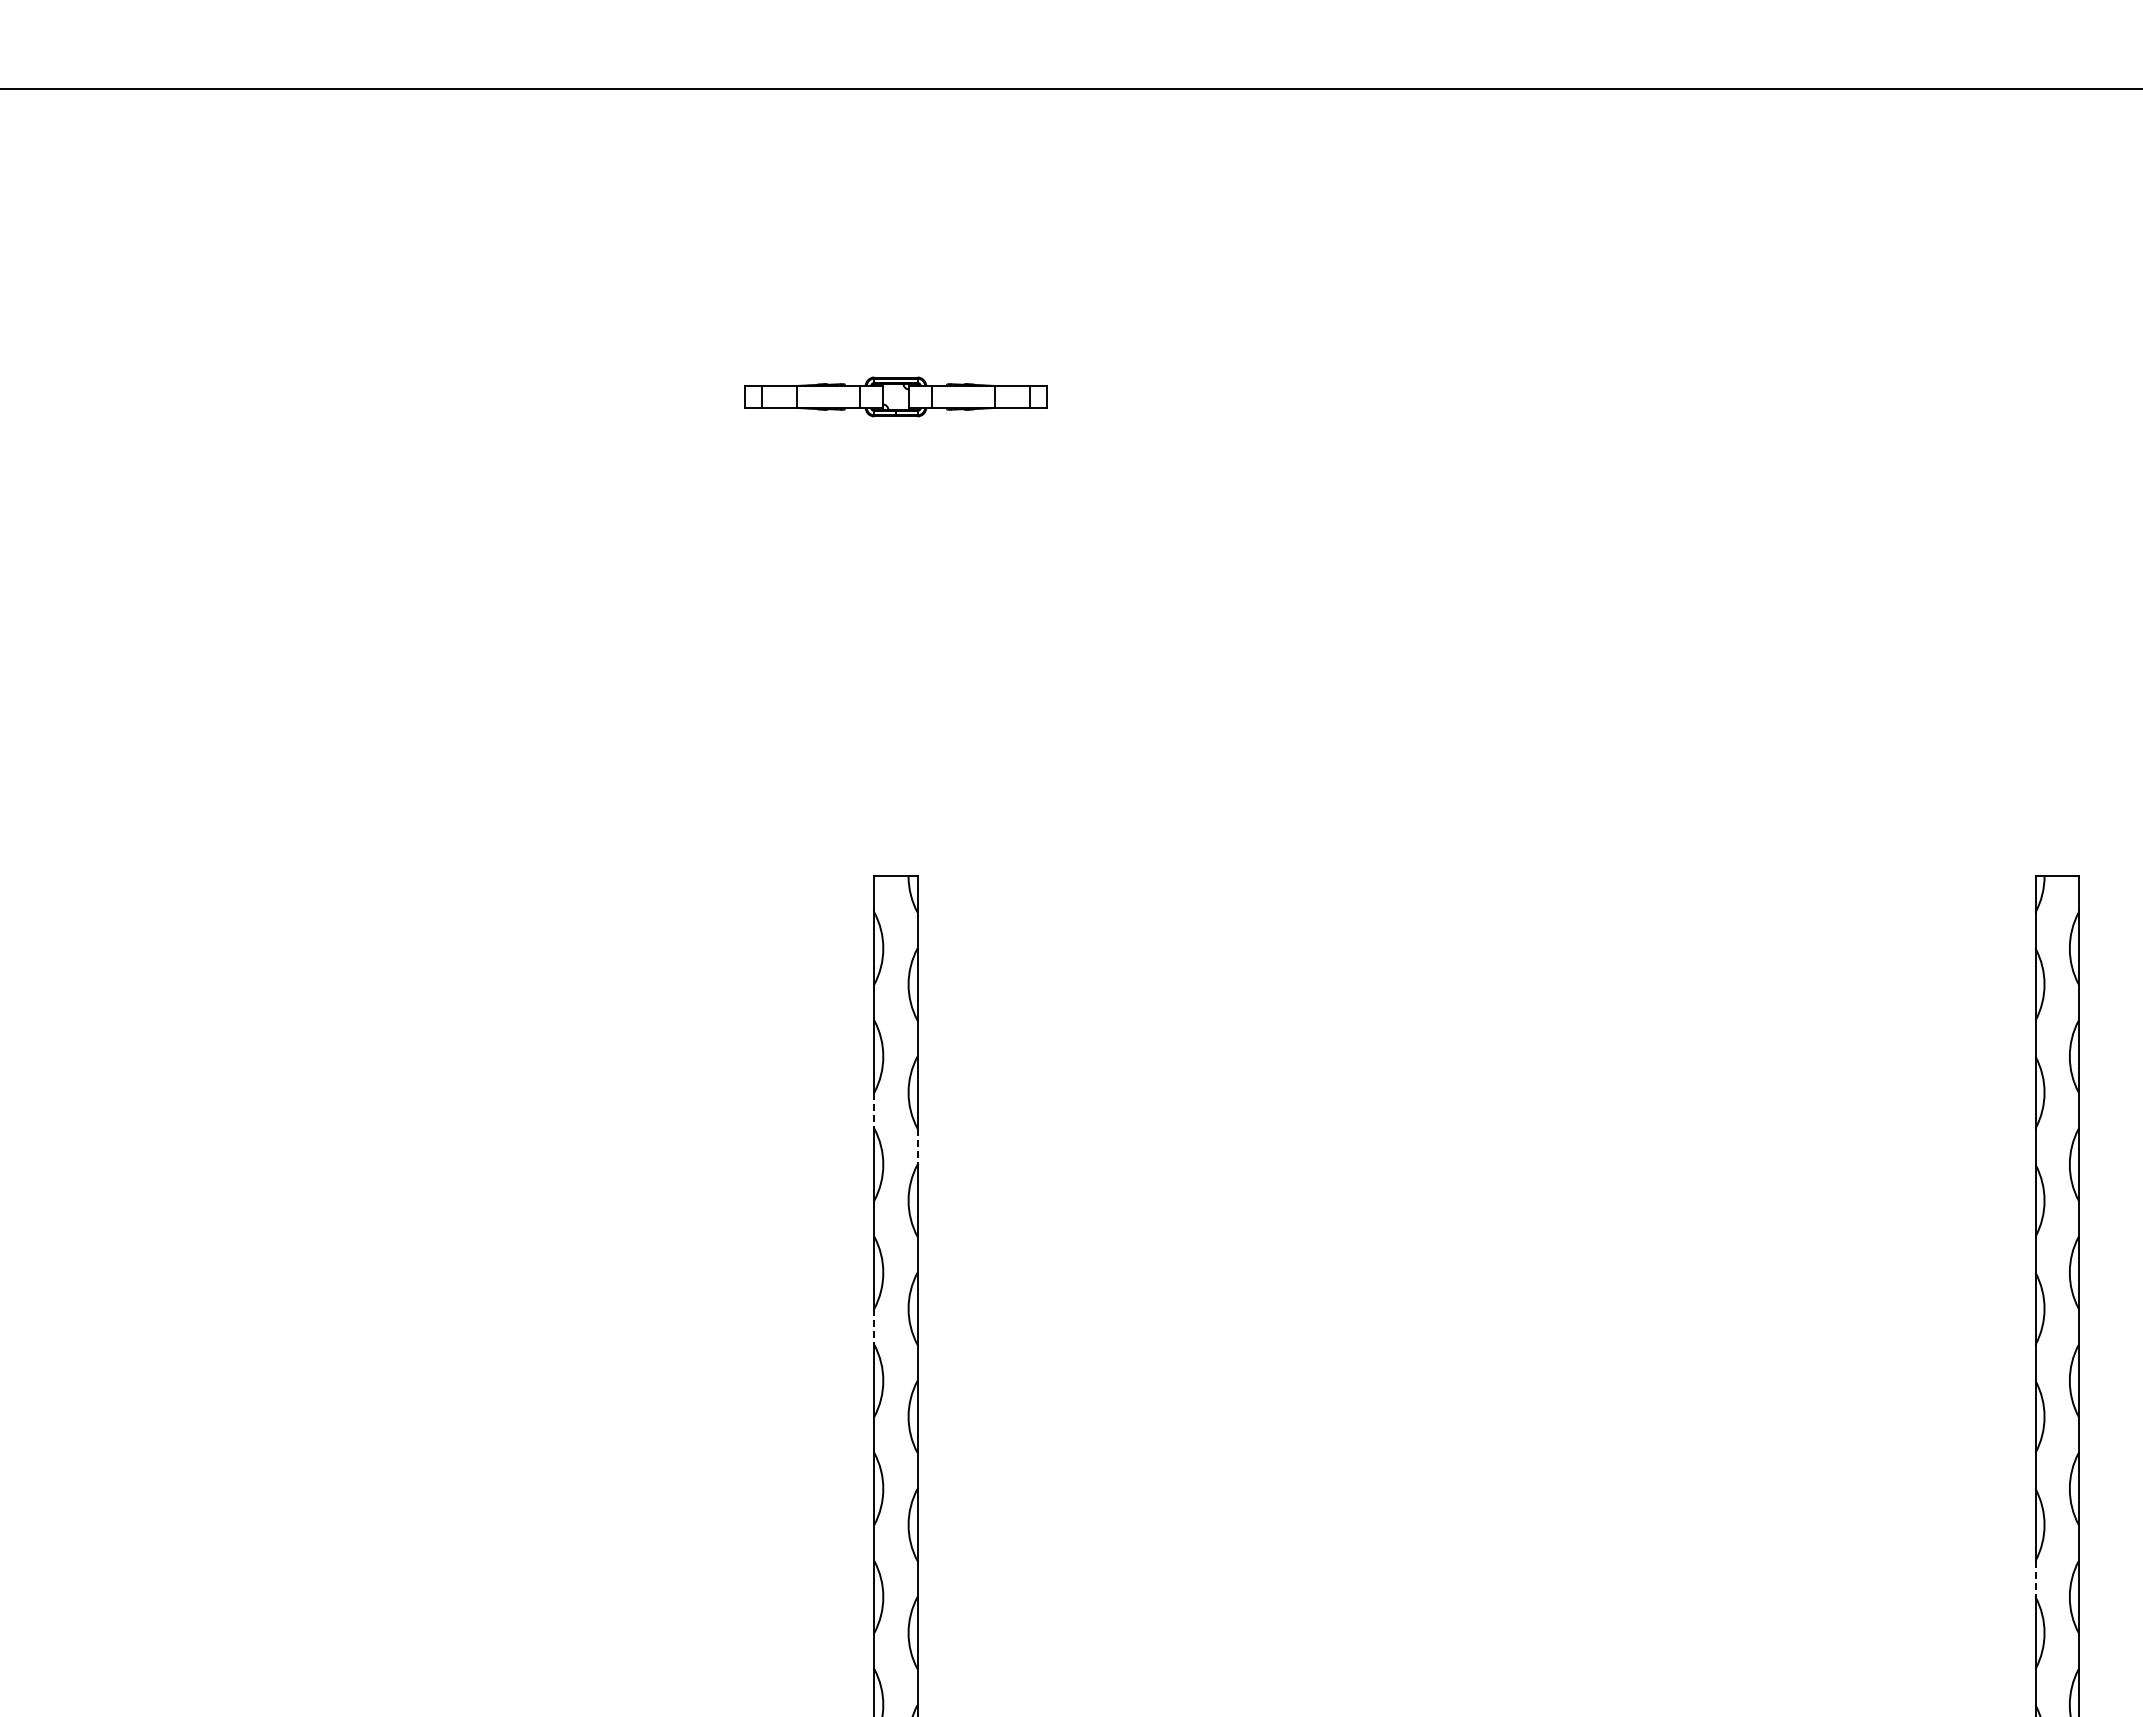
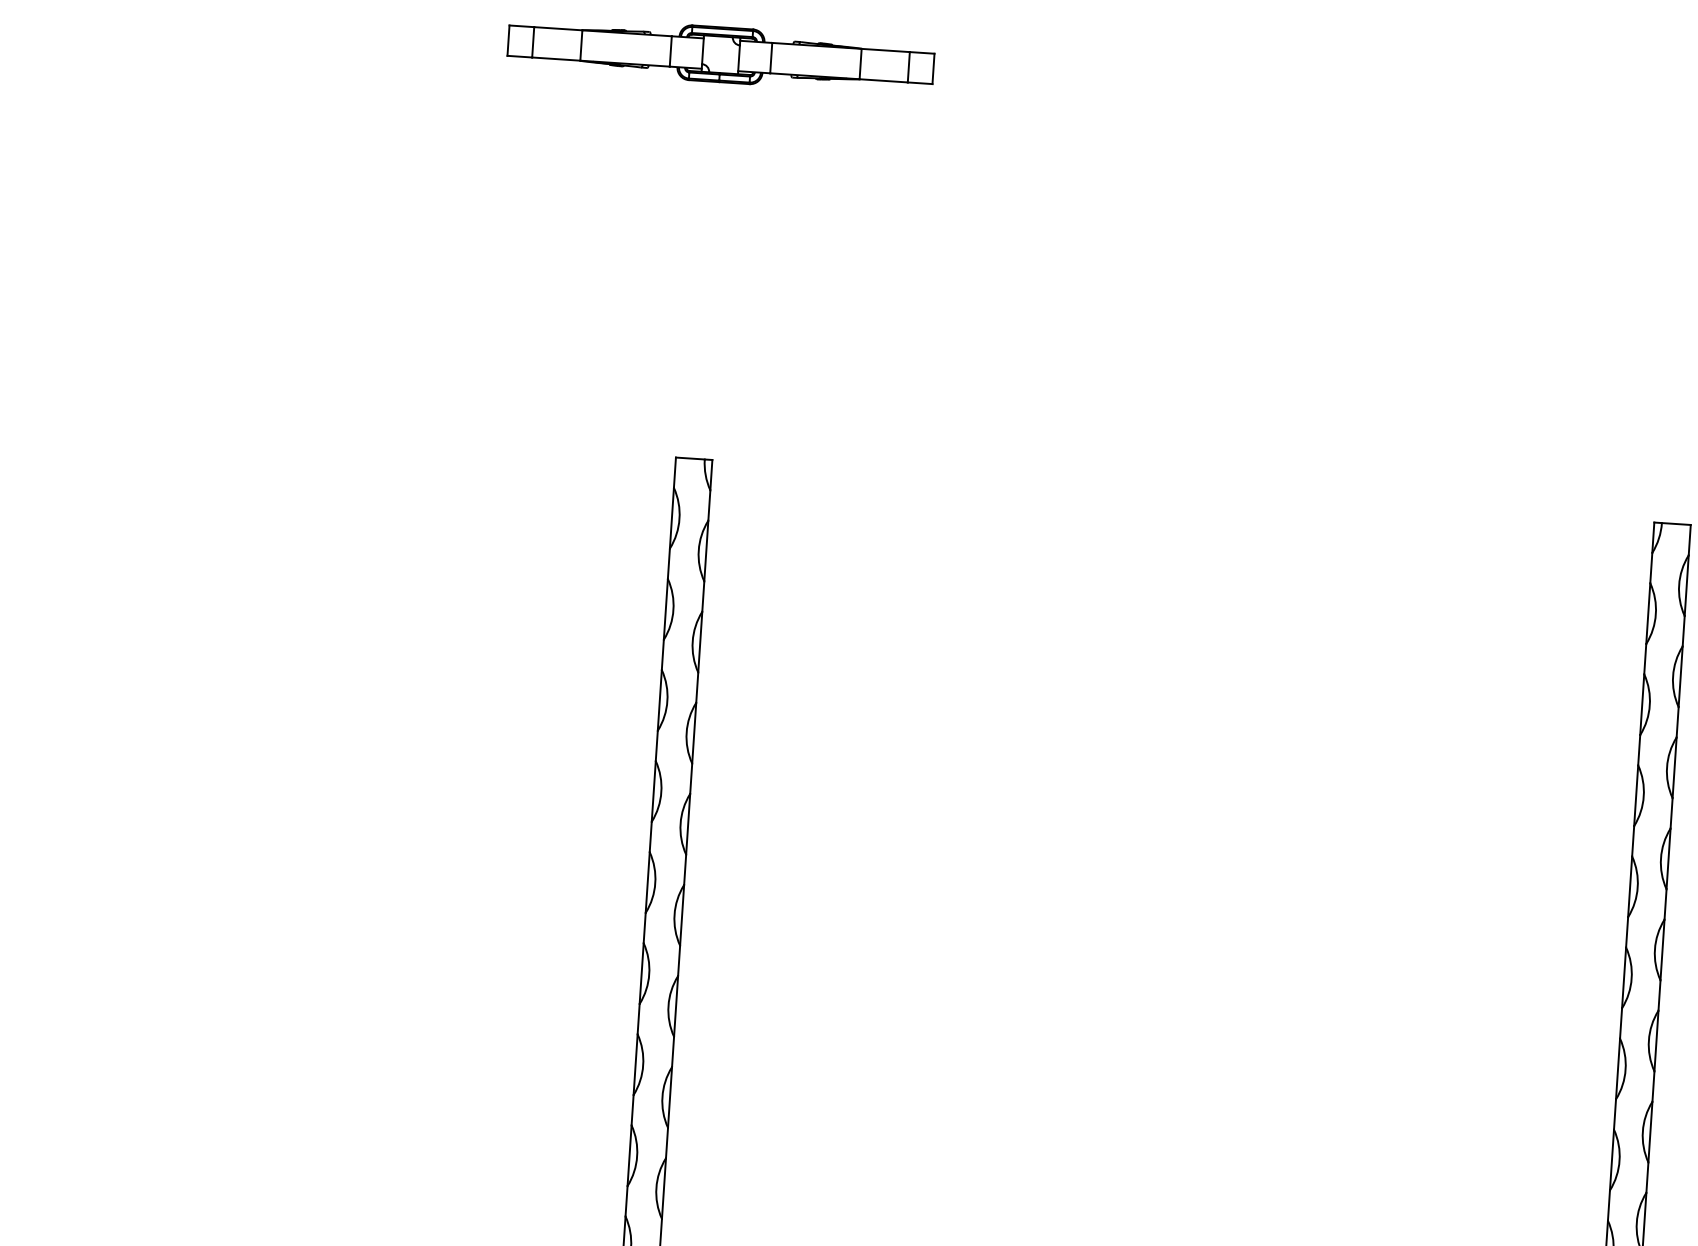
part: (895, 396) -> (720, 54), size x1.67
line: (874, 1111) -> (662, 655), dashed -> solid
line: (917, 1147) -> (697, 688), dashed -> solid
line: (874, 1327) -> (650, 837), dashed -> solid
line: (2035, 1579) -> (1614, 1114), dashed -> solid

